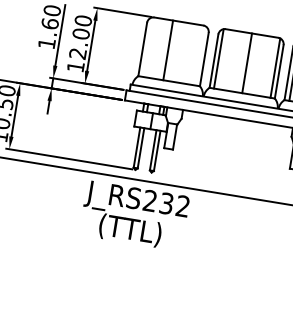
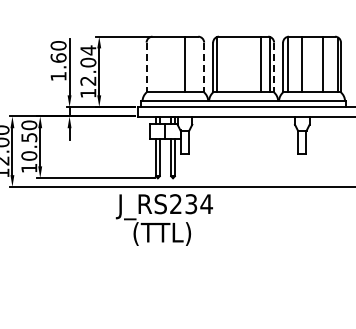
text: (83, 21) -> (88, 50), 12.00 -> 12.04
line: (142, 49) -> (146, 67), solid -> dashed
line: (167, 50) -> (184, 64), moved
line: (204, 59) -> (204, 67), solid -> dashed
line: (247, 63) -> (260, 64), moved
line: (279, 71) -> (274, 67), solid -> dashed
text: (183, 205) -> (206, 203), J_RS232 -> J_RS234

